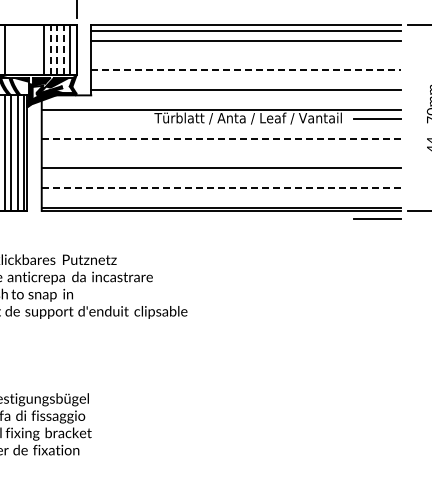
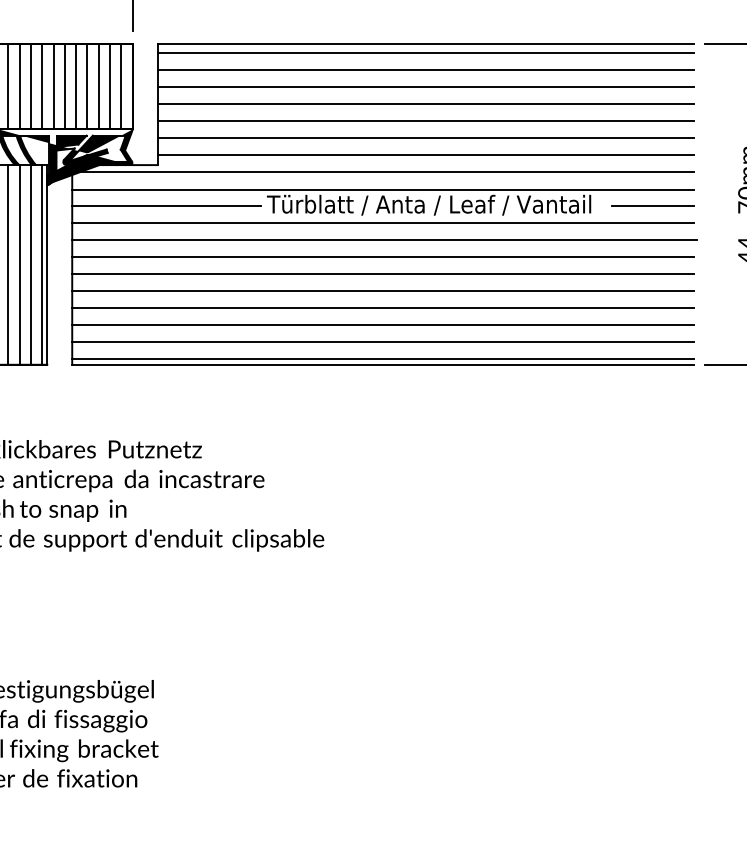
line: (11, 49) -> (19, 85), added
line: (17, 49) -> (30, 85), added
line: (24, 49) -> (42, 85), added
line: (30, 49) -> (52, 85), added
line: (37, 49) -> (64, 85), added
line: (50, 50) -> (87, 87), dashed -> solid
line: (57, 50) -> (99, 87), dashed -> solid
line: (63, 50) -> (109, 87), dashed -> solid
line: (246, 50) -> (426, 87), added
line: (246, 60) -> (426, 104), added
line: (246, 70) -> (426, 122), dashed -> solid
line: (246, 79) -> (426, 137), added
line: (221, 99) -> (383, 172), added
line: (95, 119) -> (165, 206), added
line: (221, 128) -> (383, 222), added
line: (222, 138) -> (384, 239), dashed -> solid
line: (221, 148) -> (383, 256), added
line: (221, 158) -> (383, 274), added
line: (221, 178) -> (383, 308), added
line: (221, 187) -> (383, 324), dashed -> solid
line: (221, 197) -> (383, 341), added
line: (377, 218) -> (652, 377), removed

